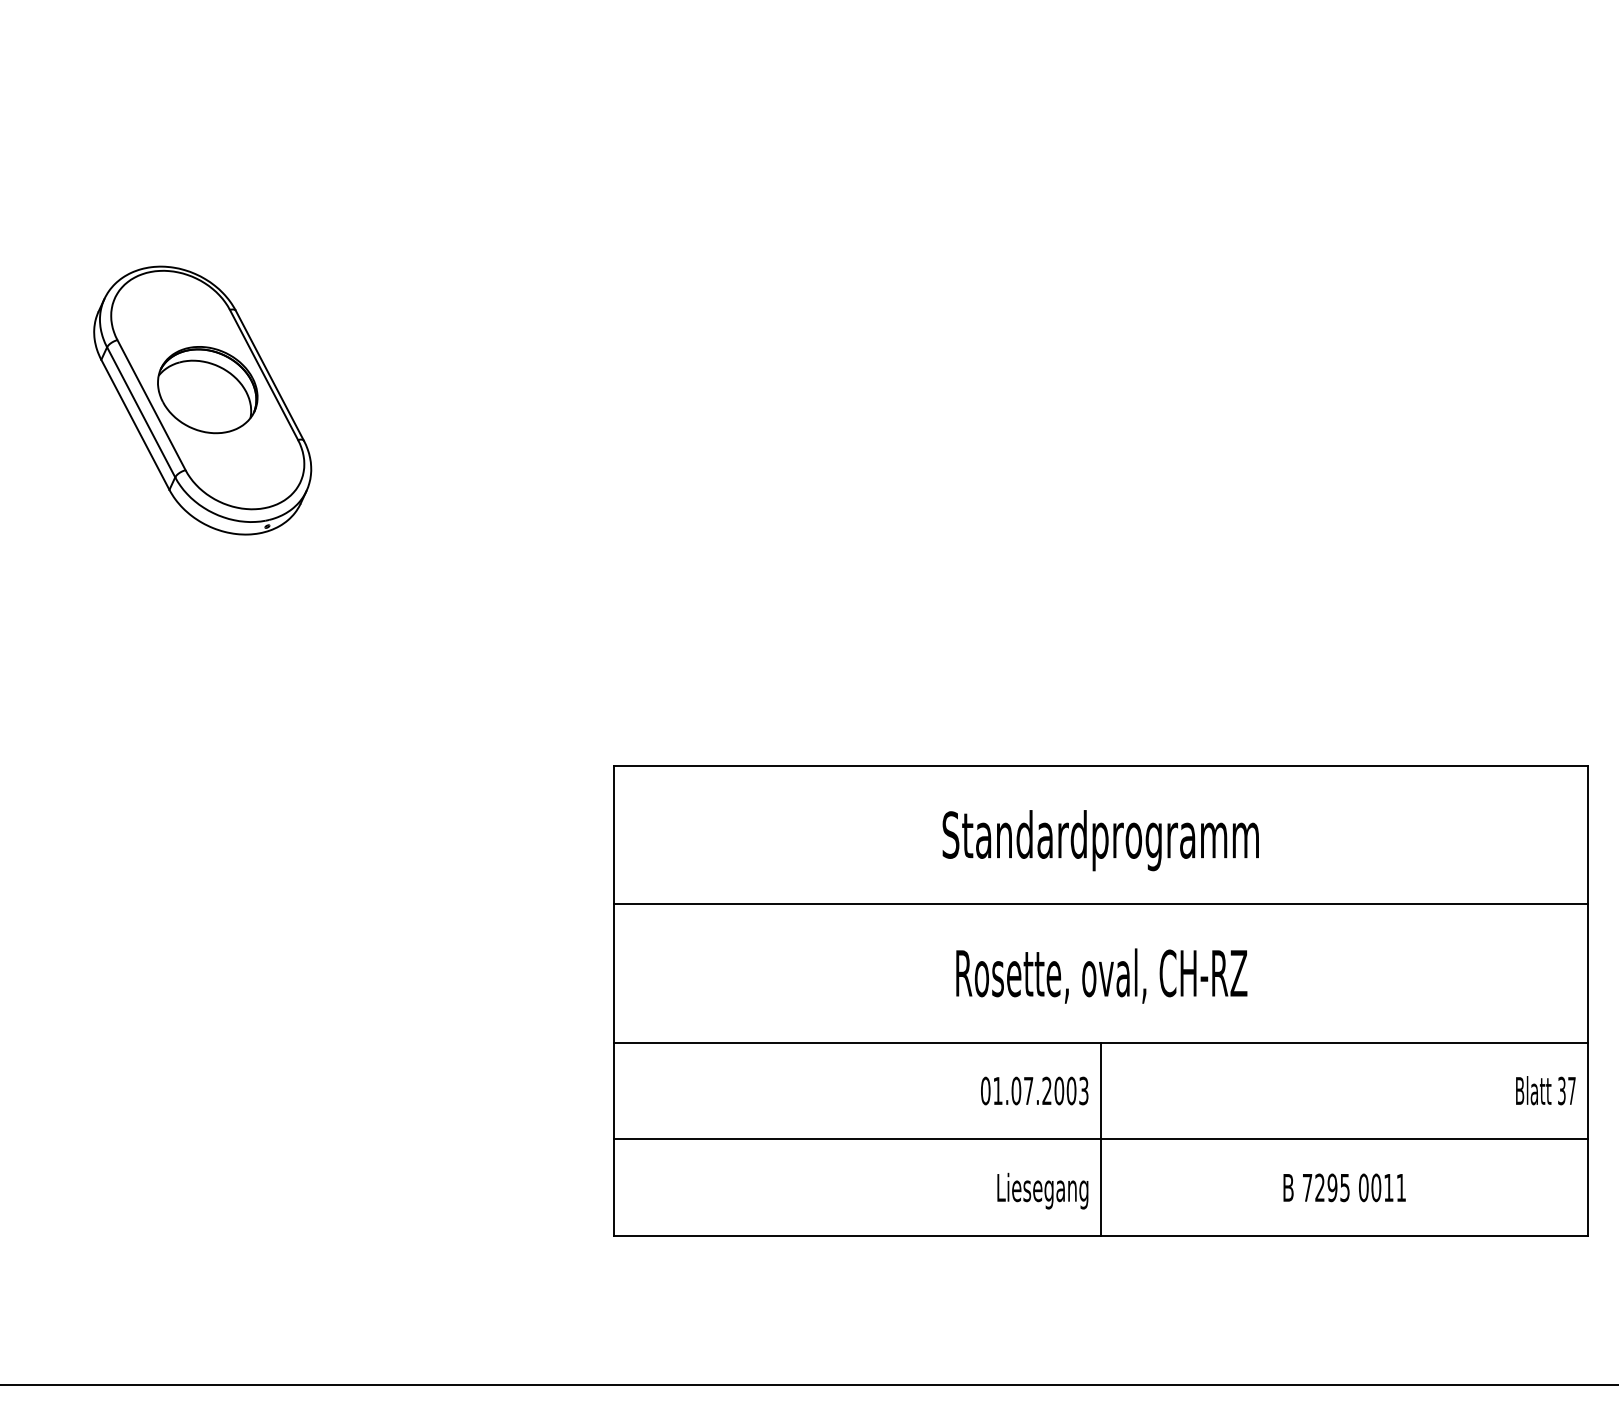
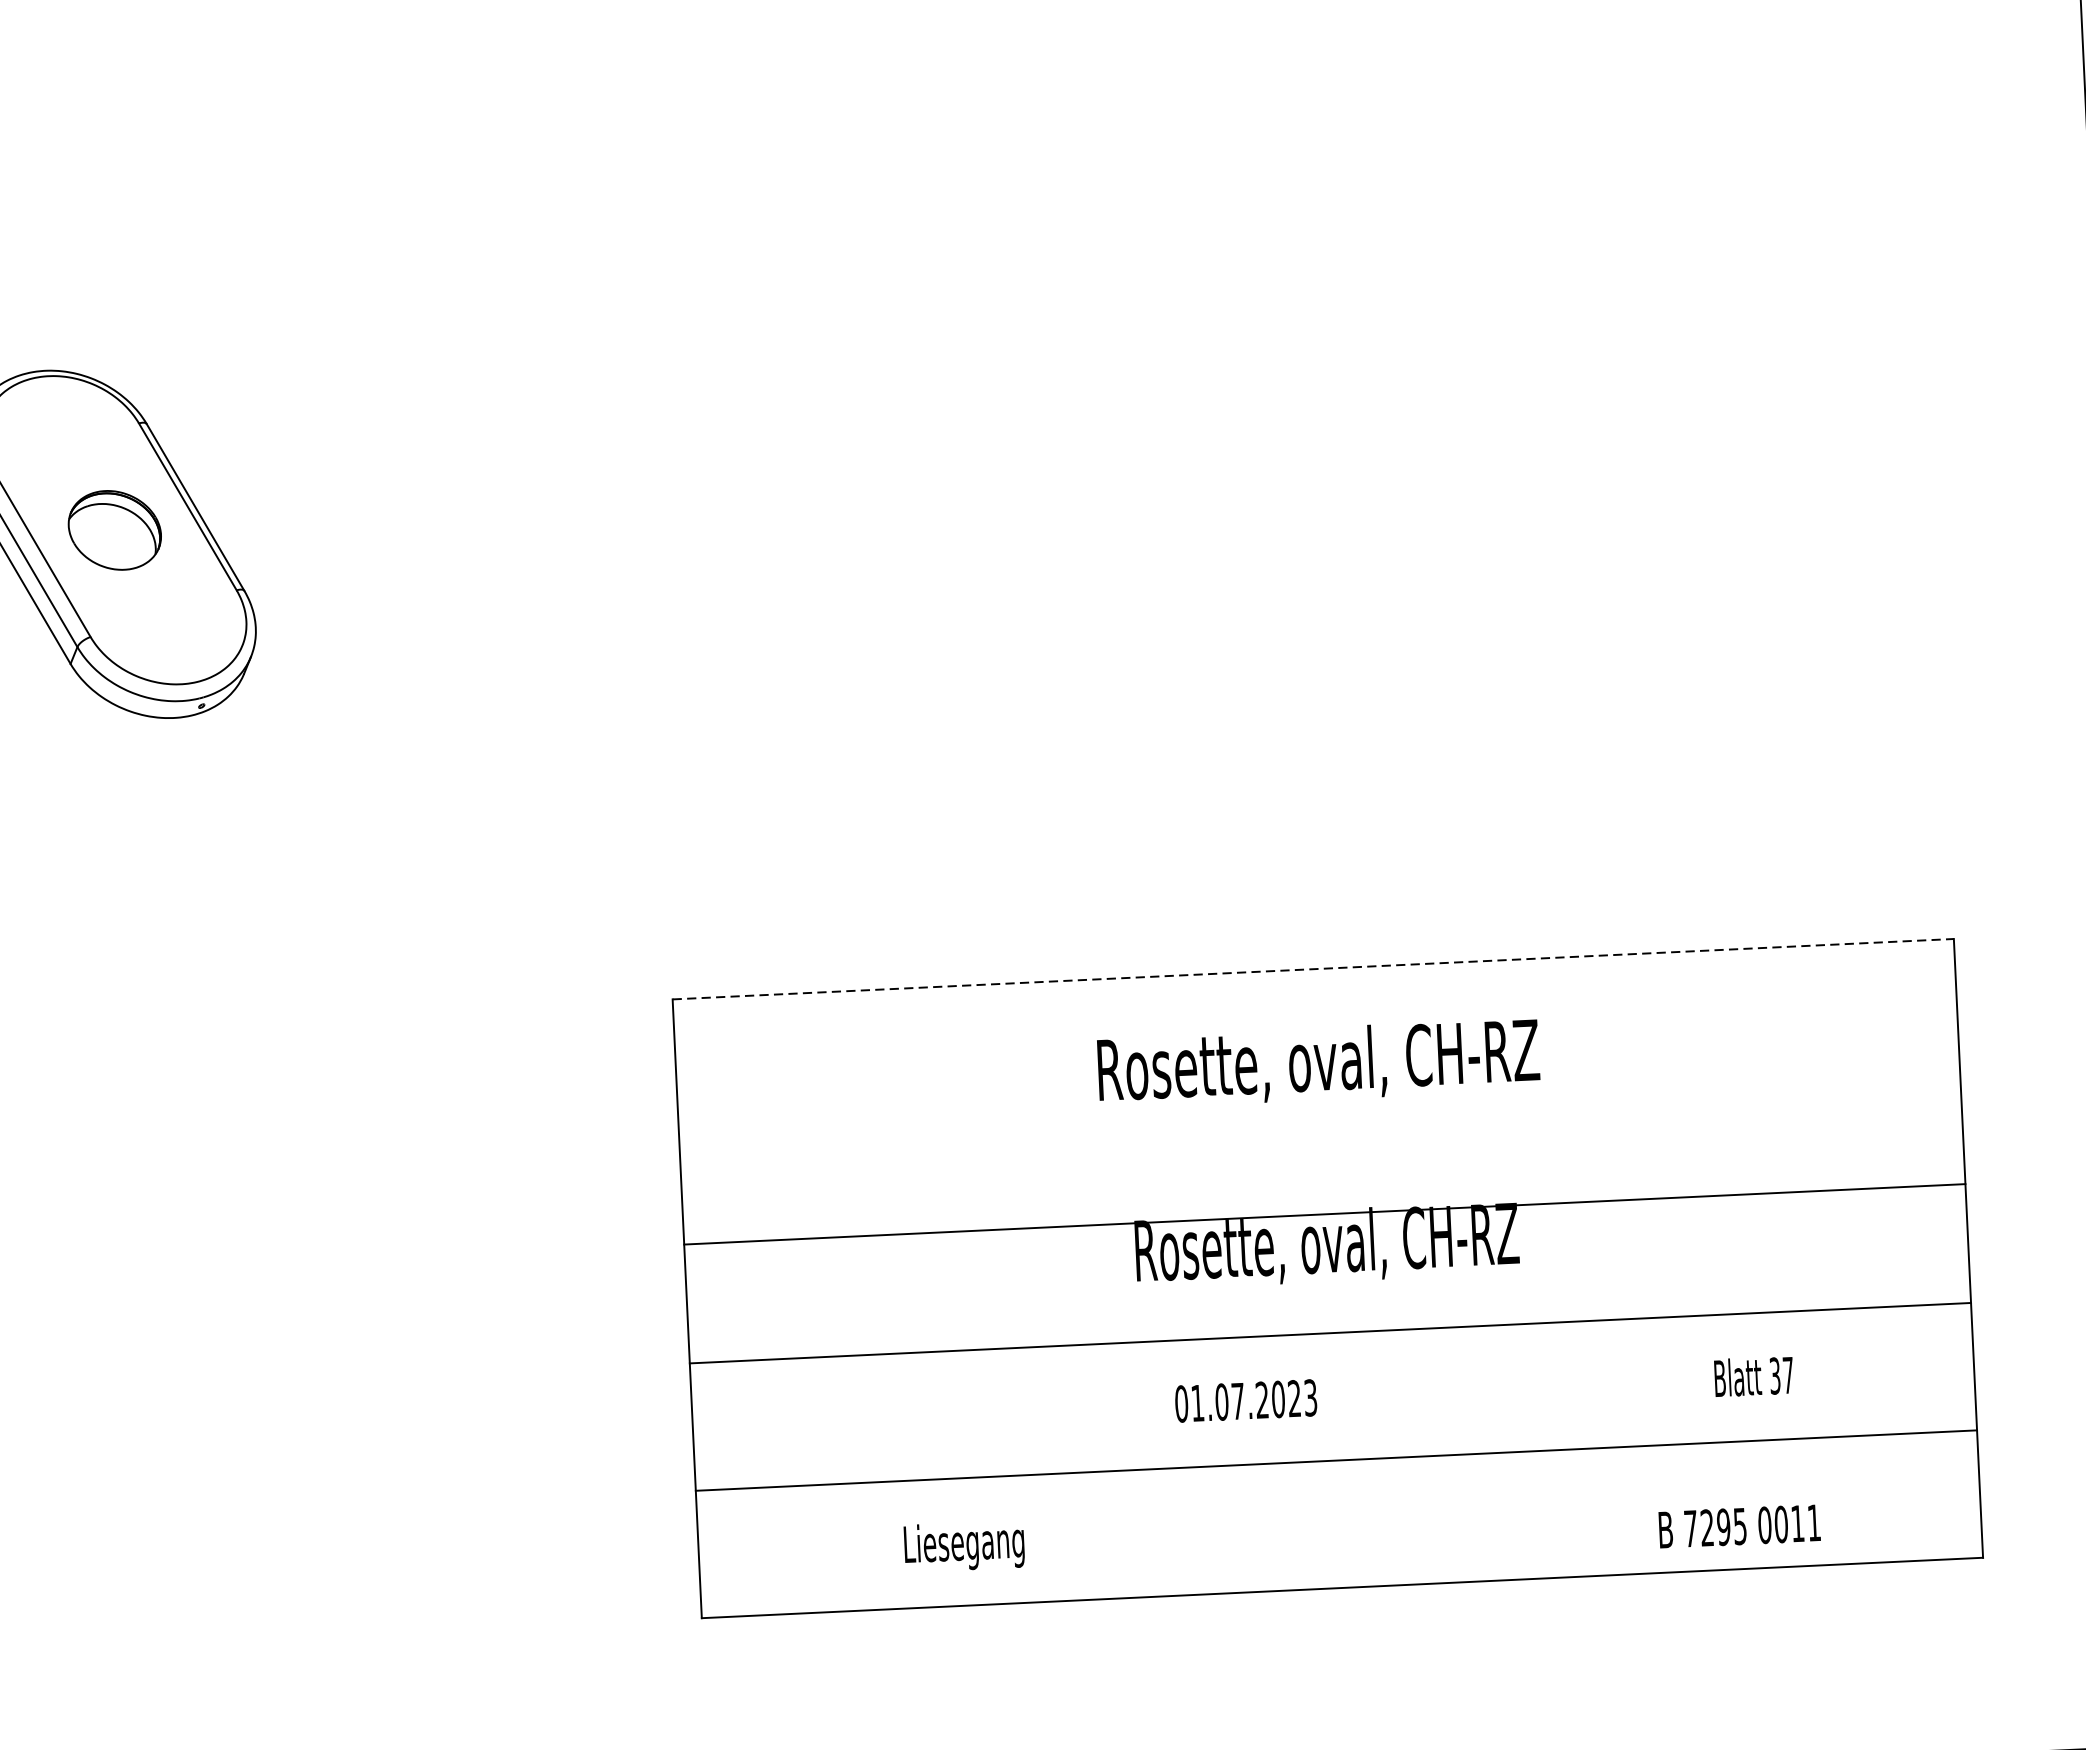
part: (207, 390) -> (114, 530), size x0.7
line: (1101, 765) -> (1313, 968), solid -> dashed
text: (1101, 840) -> (1318, 1067), Standardprogramm -> Rosette, oval, CH-RZ
line: (1101, 904) -> (1325, 1214), moved
text: (1071, 1090) -> (1294, 1398), 01.07.2003 -> 01.07.2023
text: (1545, 1090) -> (1753, 1376), moved
line: (1101, 1139) -> (1336, 1460), removed
text: (1344, 1187) -> (1739, 1526), moved
text: (1042, 1190) -> (963, 1545), moved

